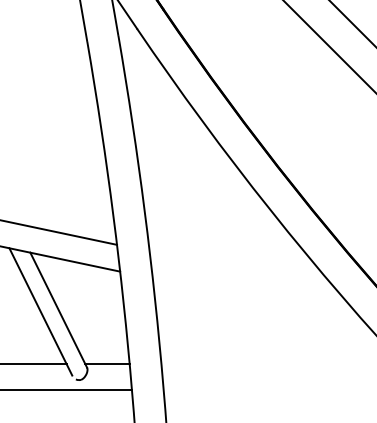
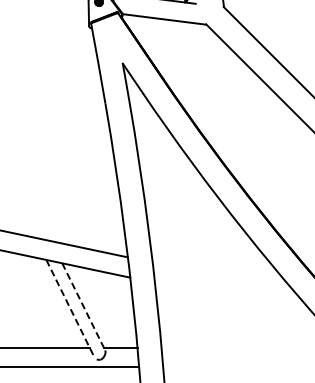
line: (58, 309) -> (83, 306), solid -> dashed
line: (41, 312) -> (70, 308), solid -> dashed

